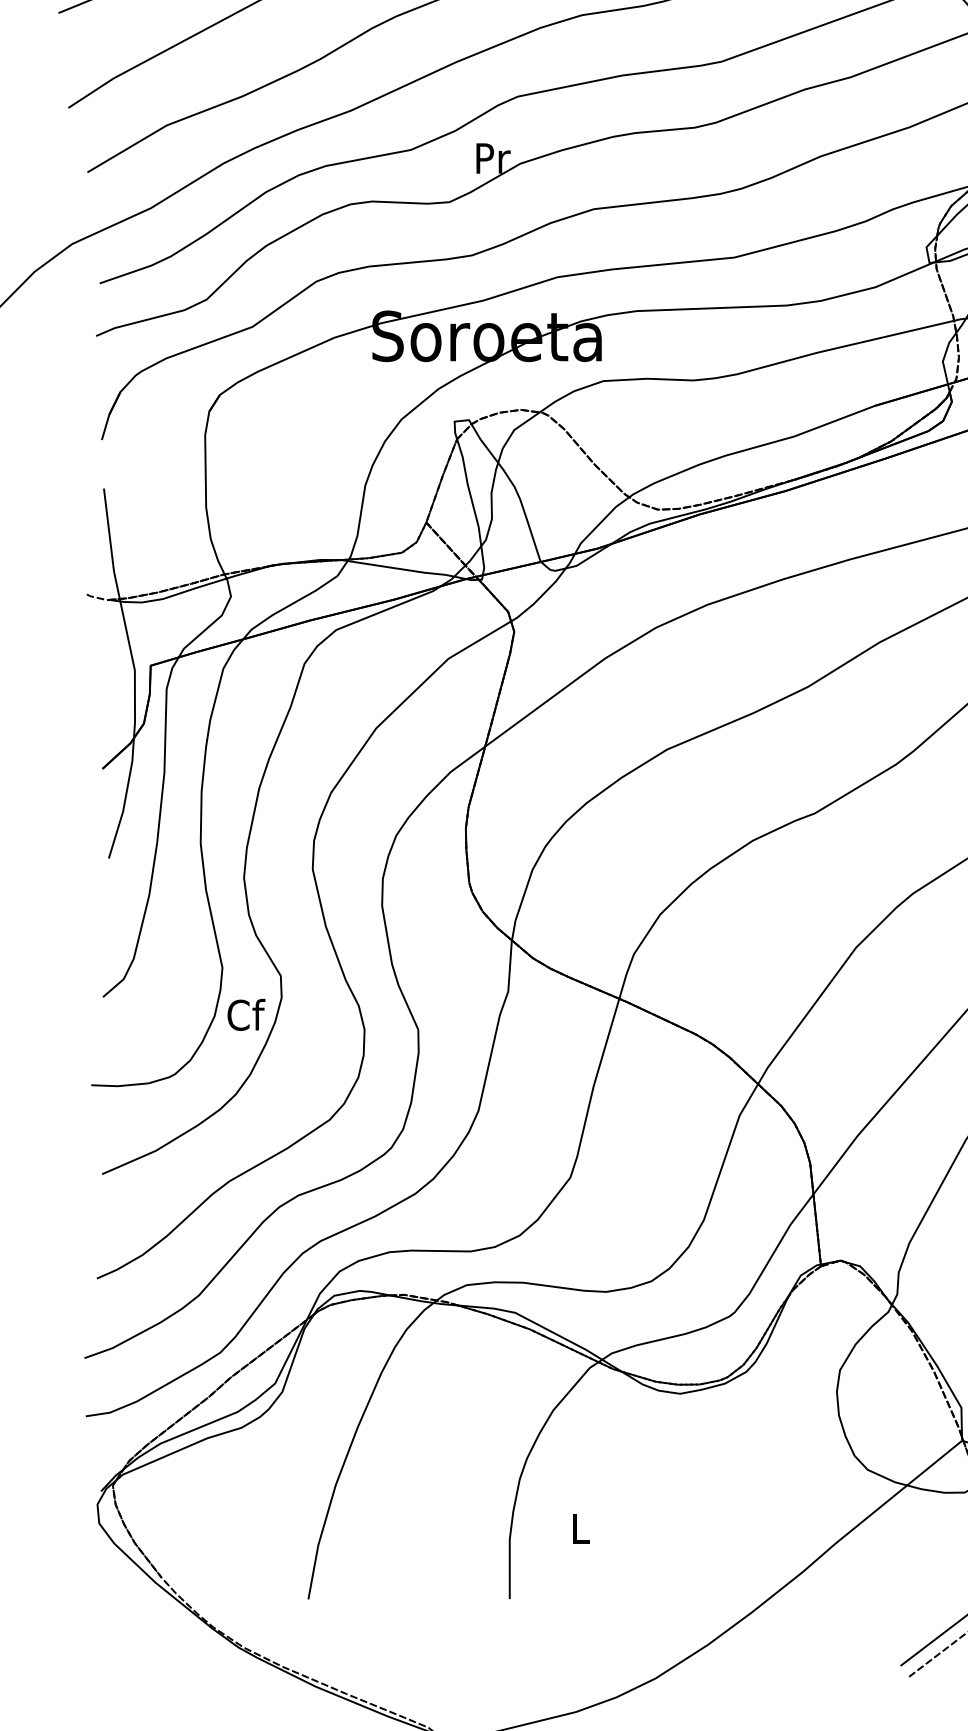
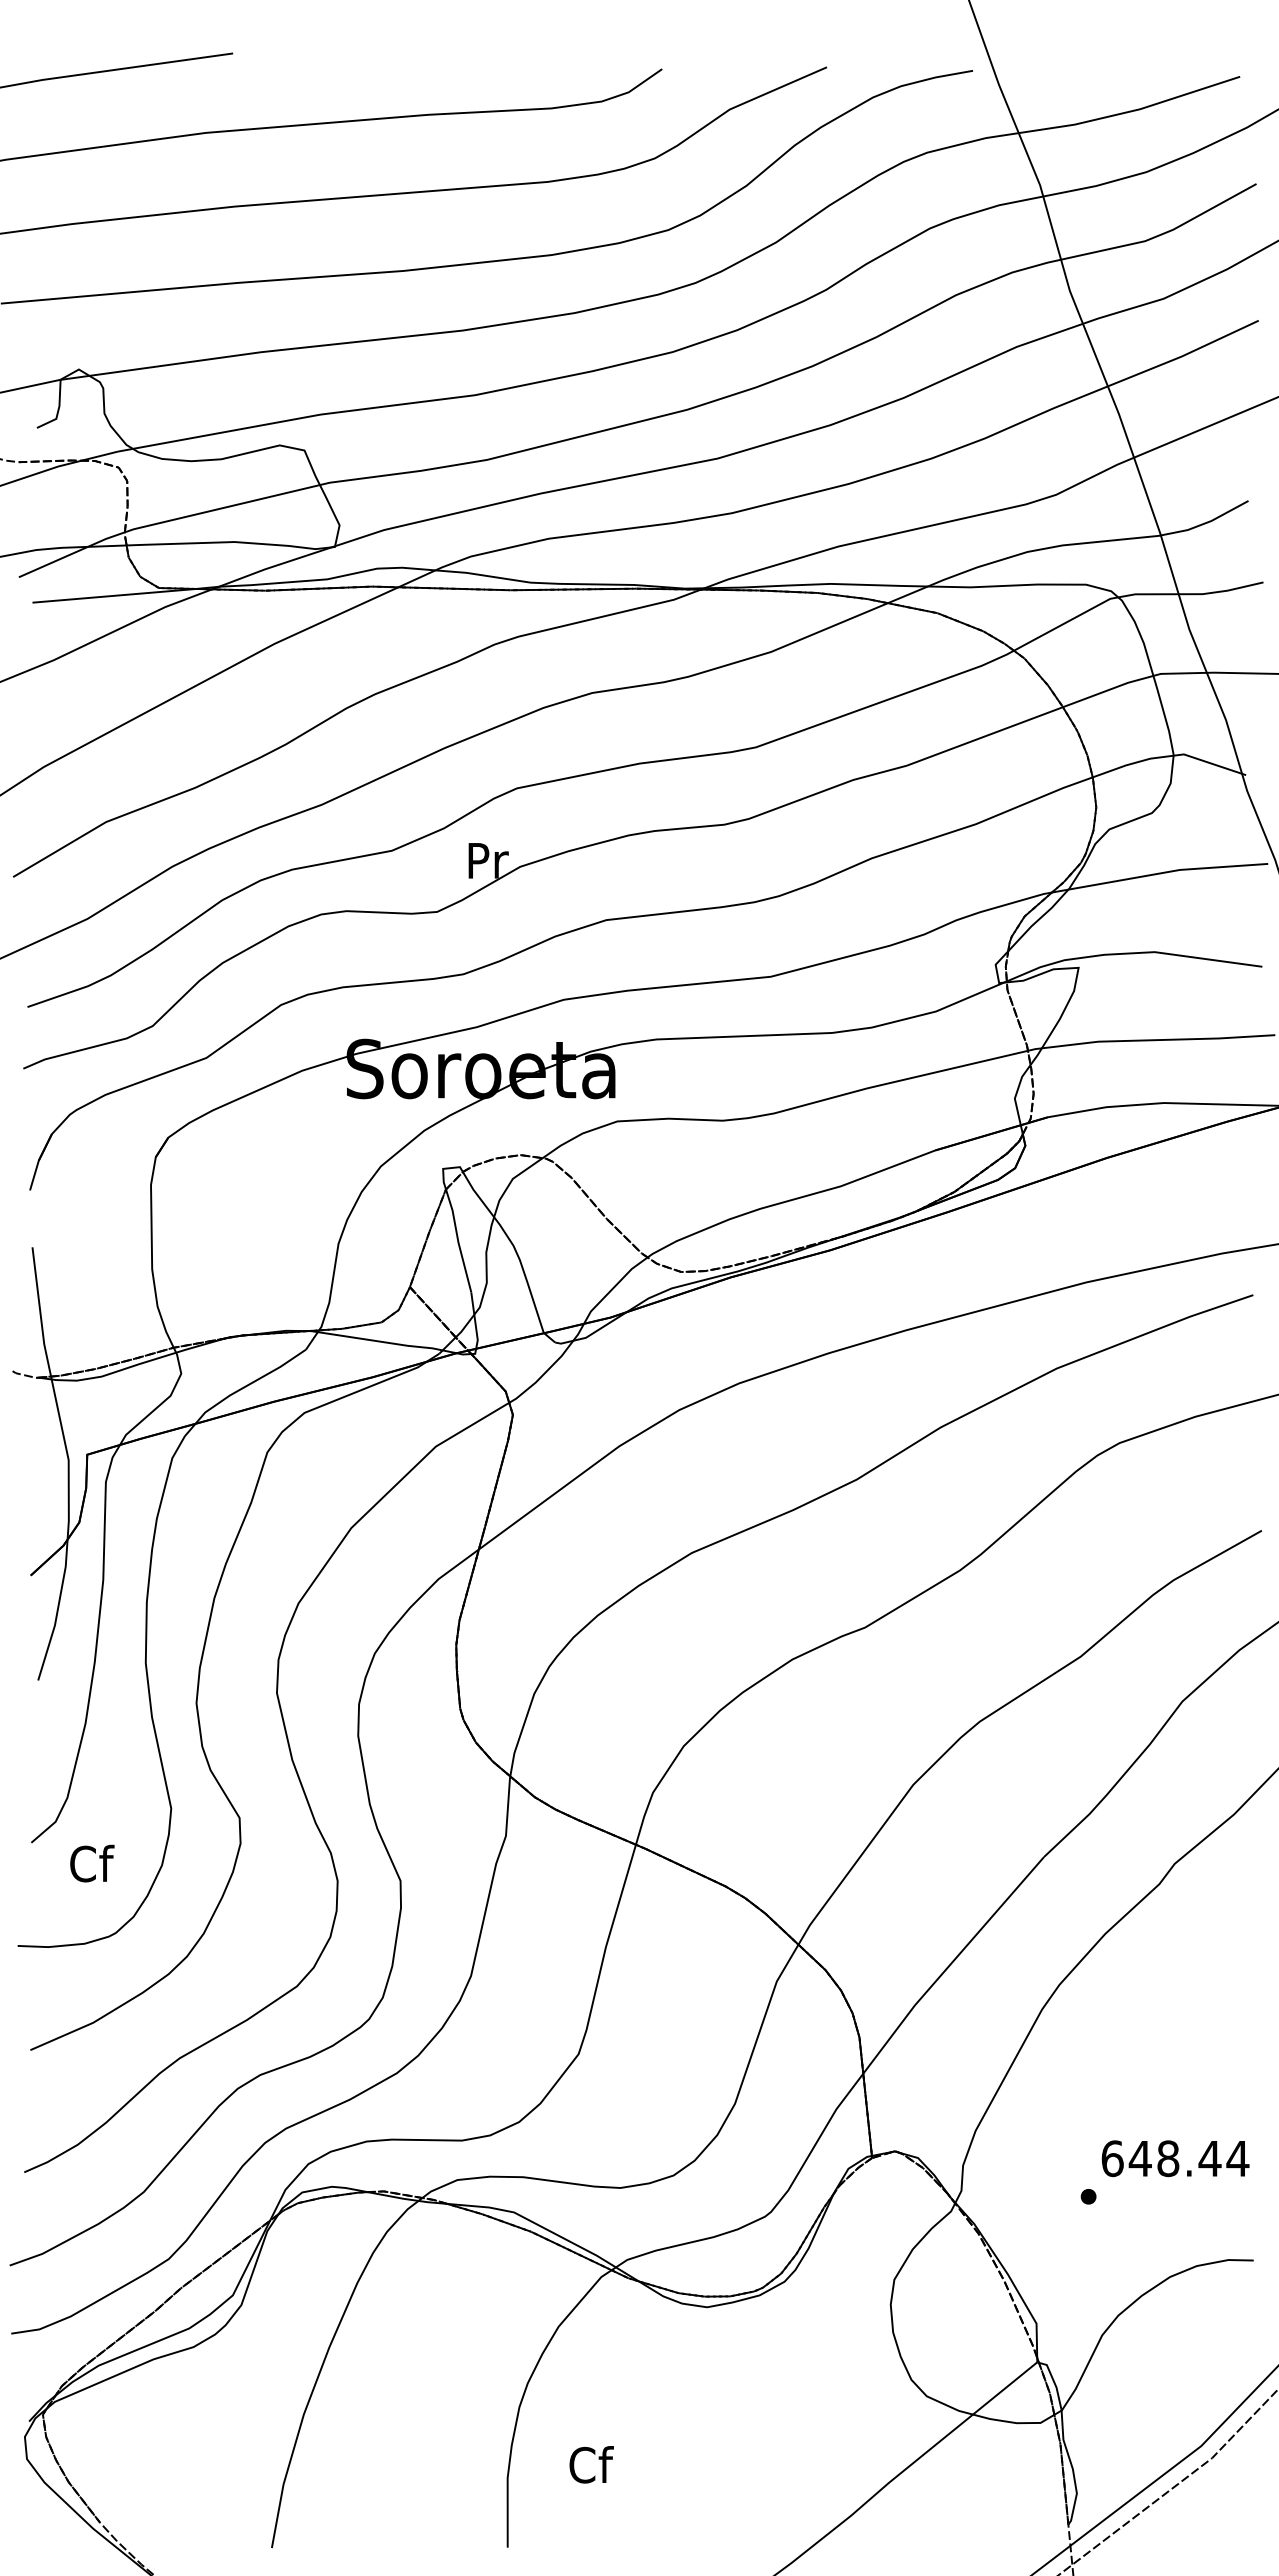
text: (246, 1014) -> (92, 1863), moved
text: (581, 1528) -> (591, 2464), L -> Cf

